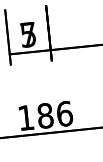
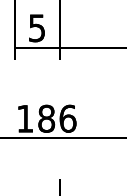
text: (27, 35) -> (36, 28), 7 -> 5

